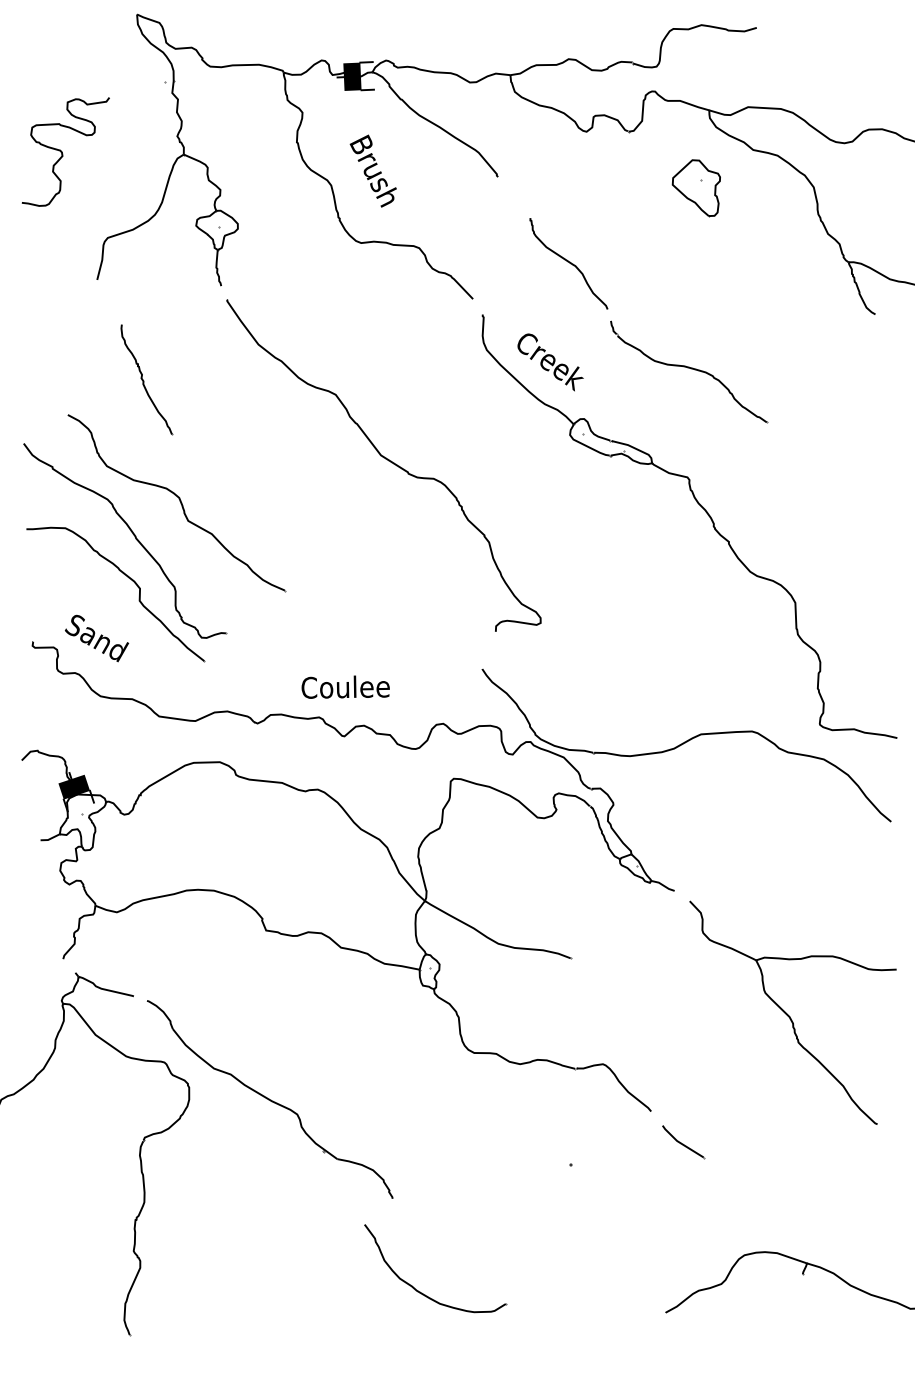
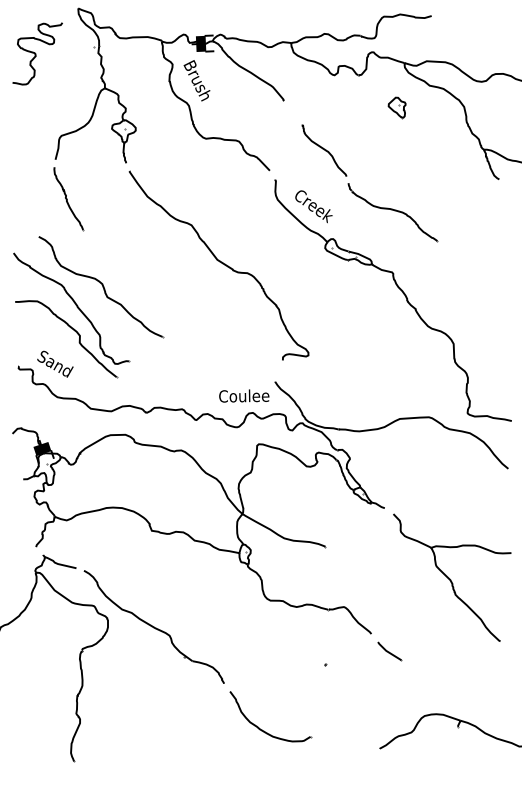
curve: (63, 151) -> (36, 53), moved
text: (372, 170) -> (196, 80), moved
part: (695, 188) -> (396, 107), size x0.62
part: (146, 381) -> (68, 199), moved
text: (346, 686) -> (244, 395), moved
part: (425, 1292) -> (264, 730), moved

